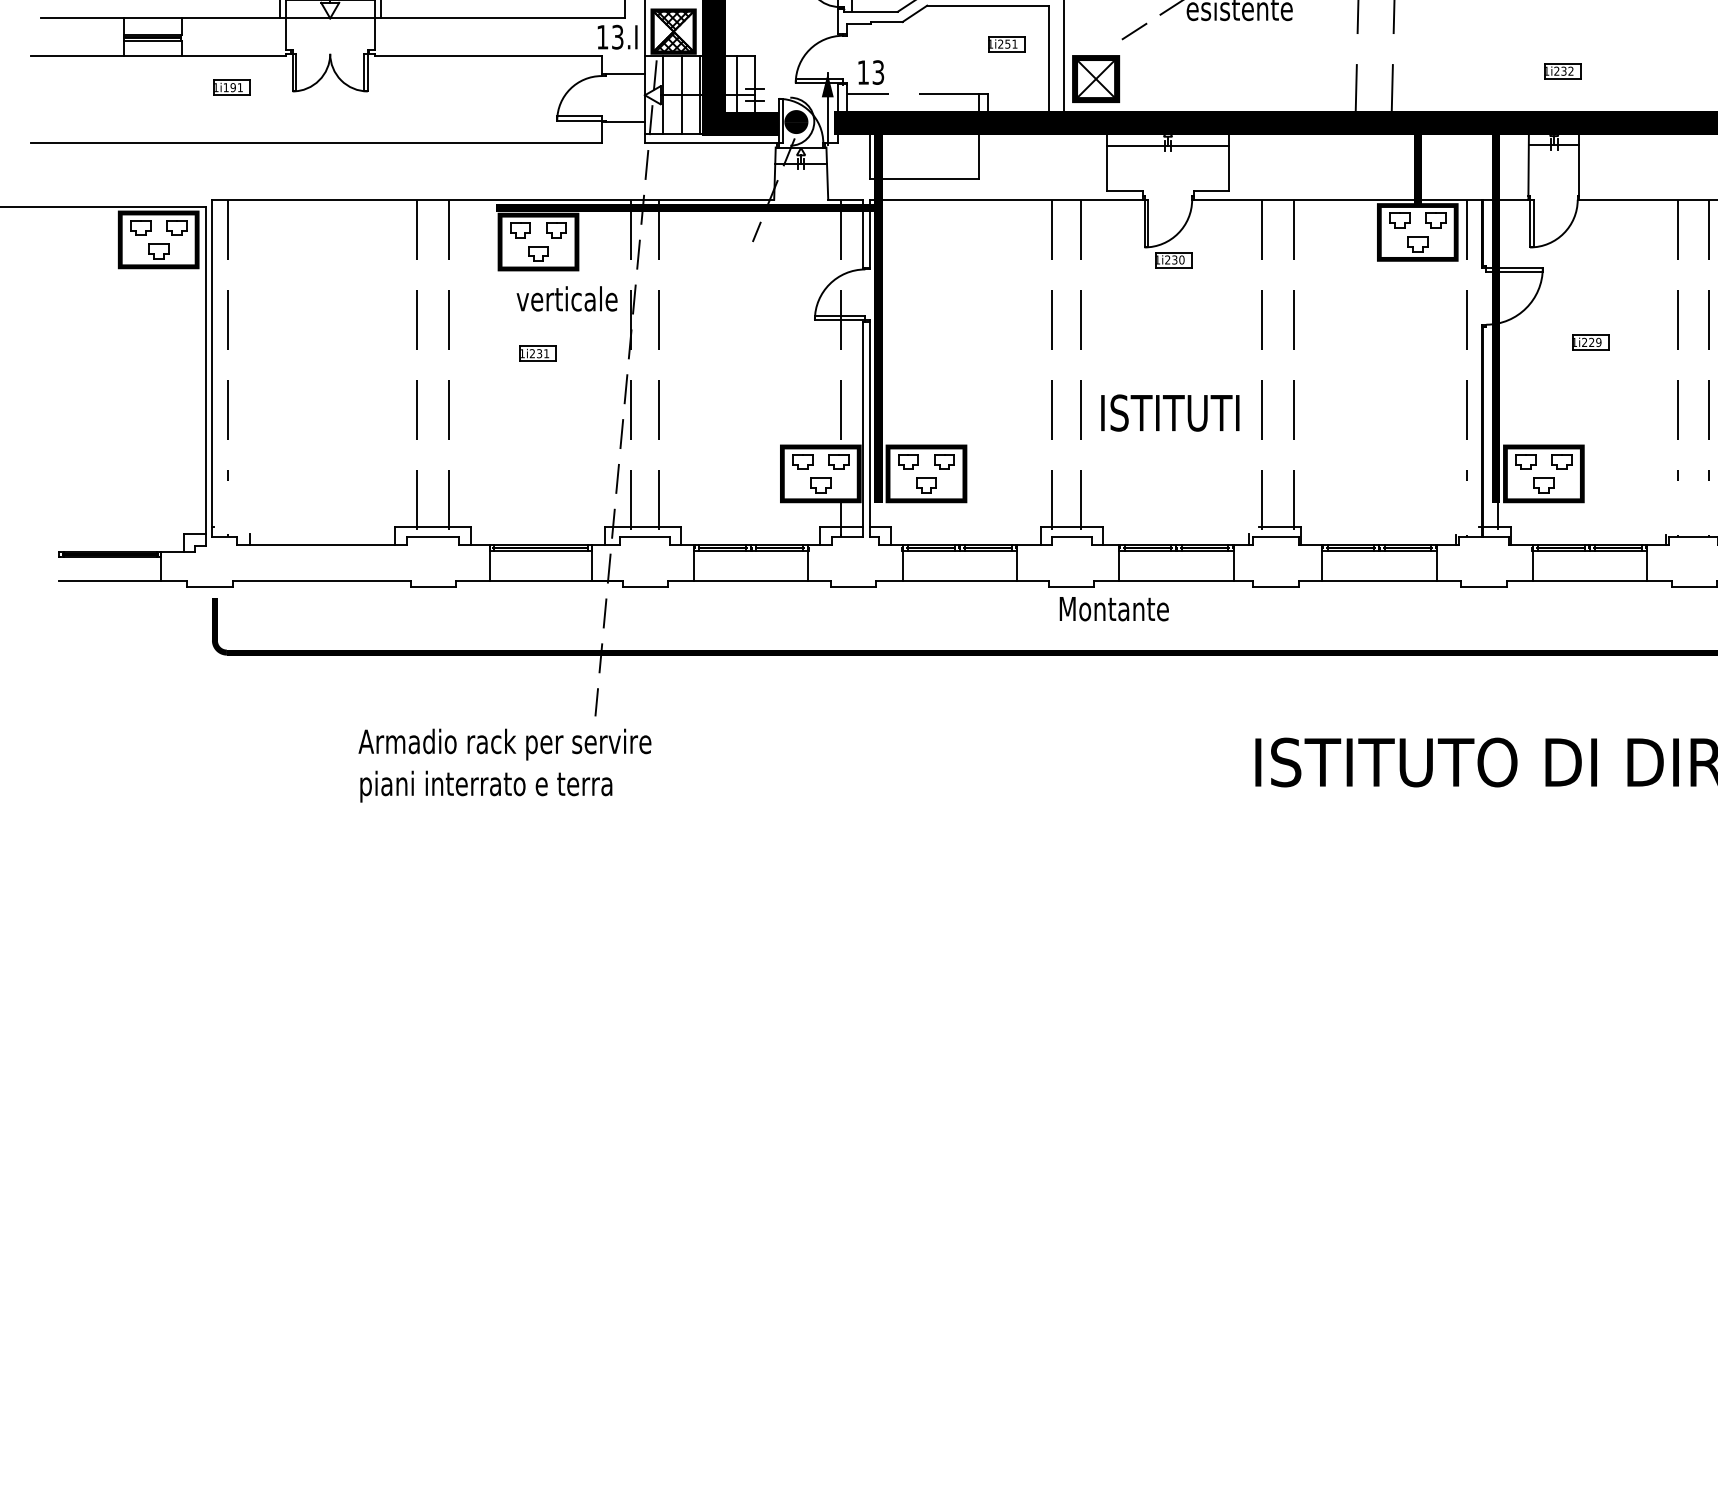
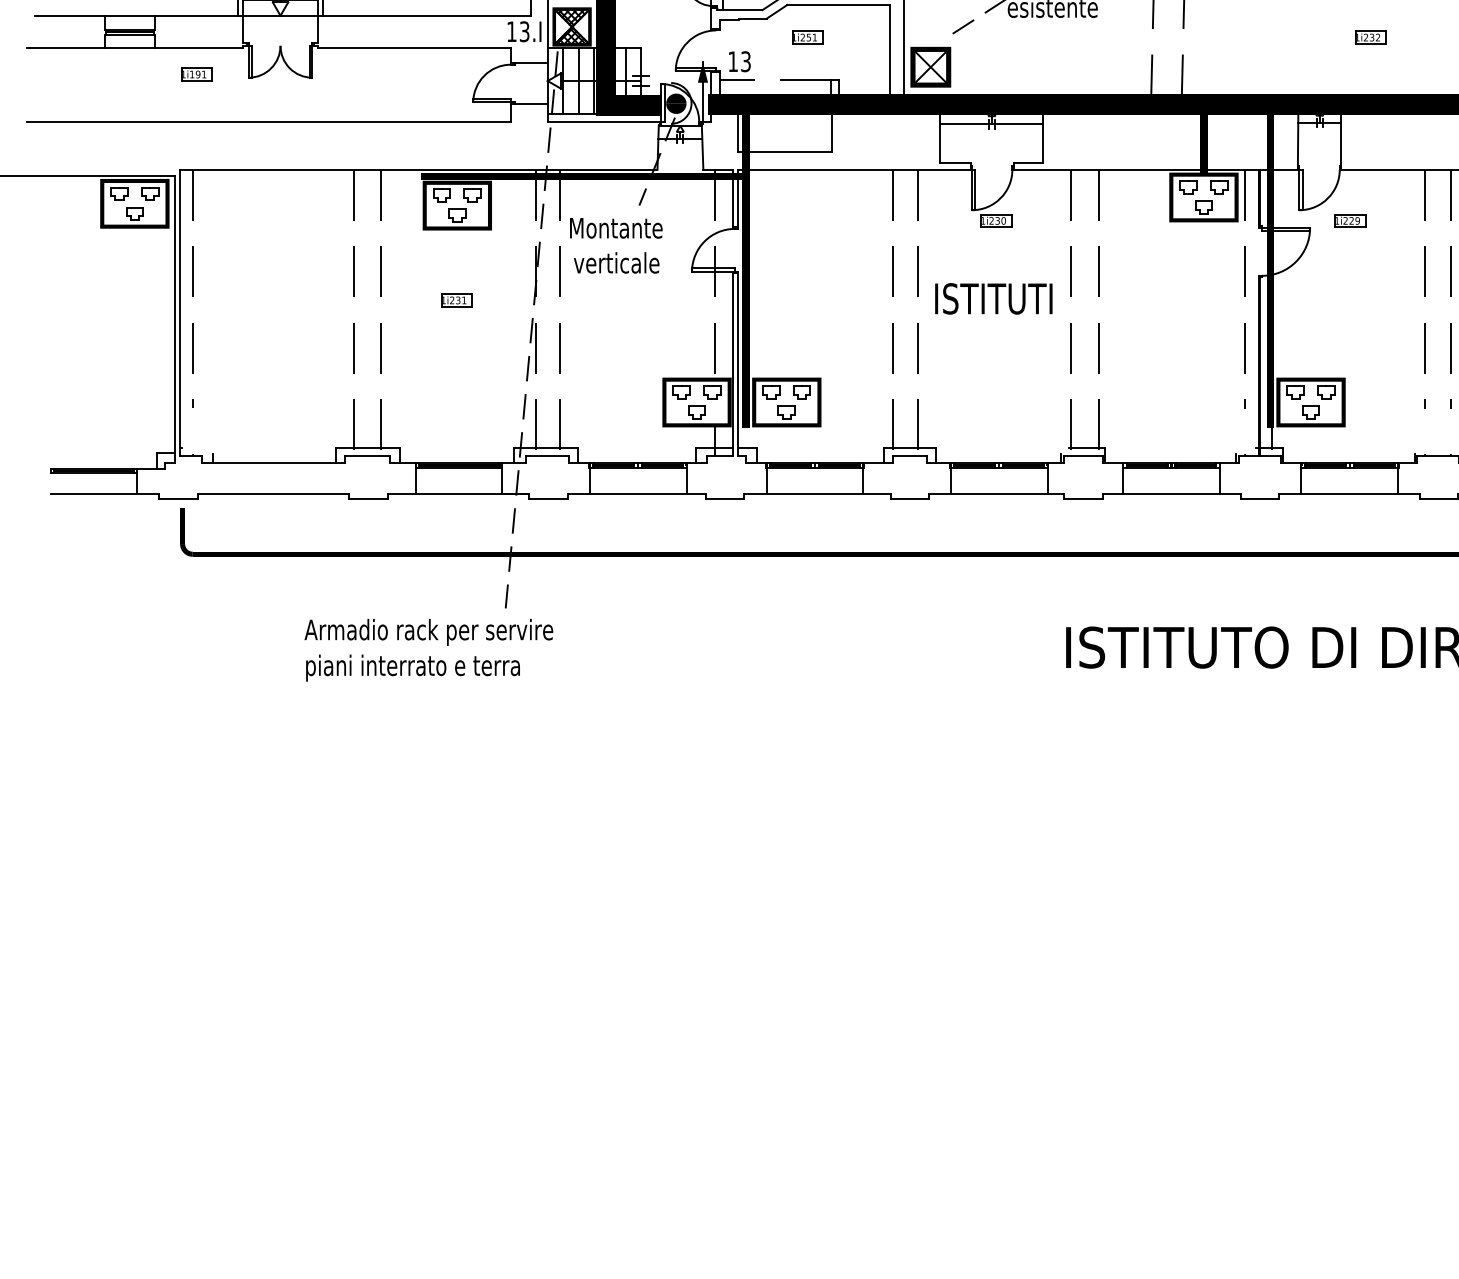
part: (1006, 44) -> (807, 37), moved
part: (1562, 71) -> (1370, 37), moved
text: (566, 298) -> (616, 262), moved
part: (1590, 341) -> (1350, 220), moved
text: (1169, 412) -> (993, 298), moved
text: (1114, 609) -> (616, 228), moved

